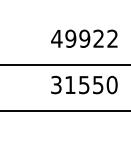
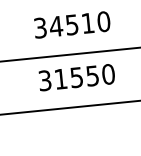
text: (84, 38) -> (71, 24), 49922 -> 34510

